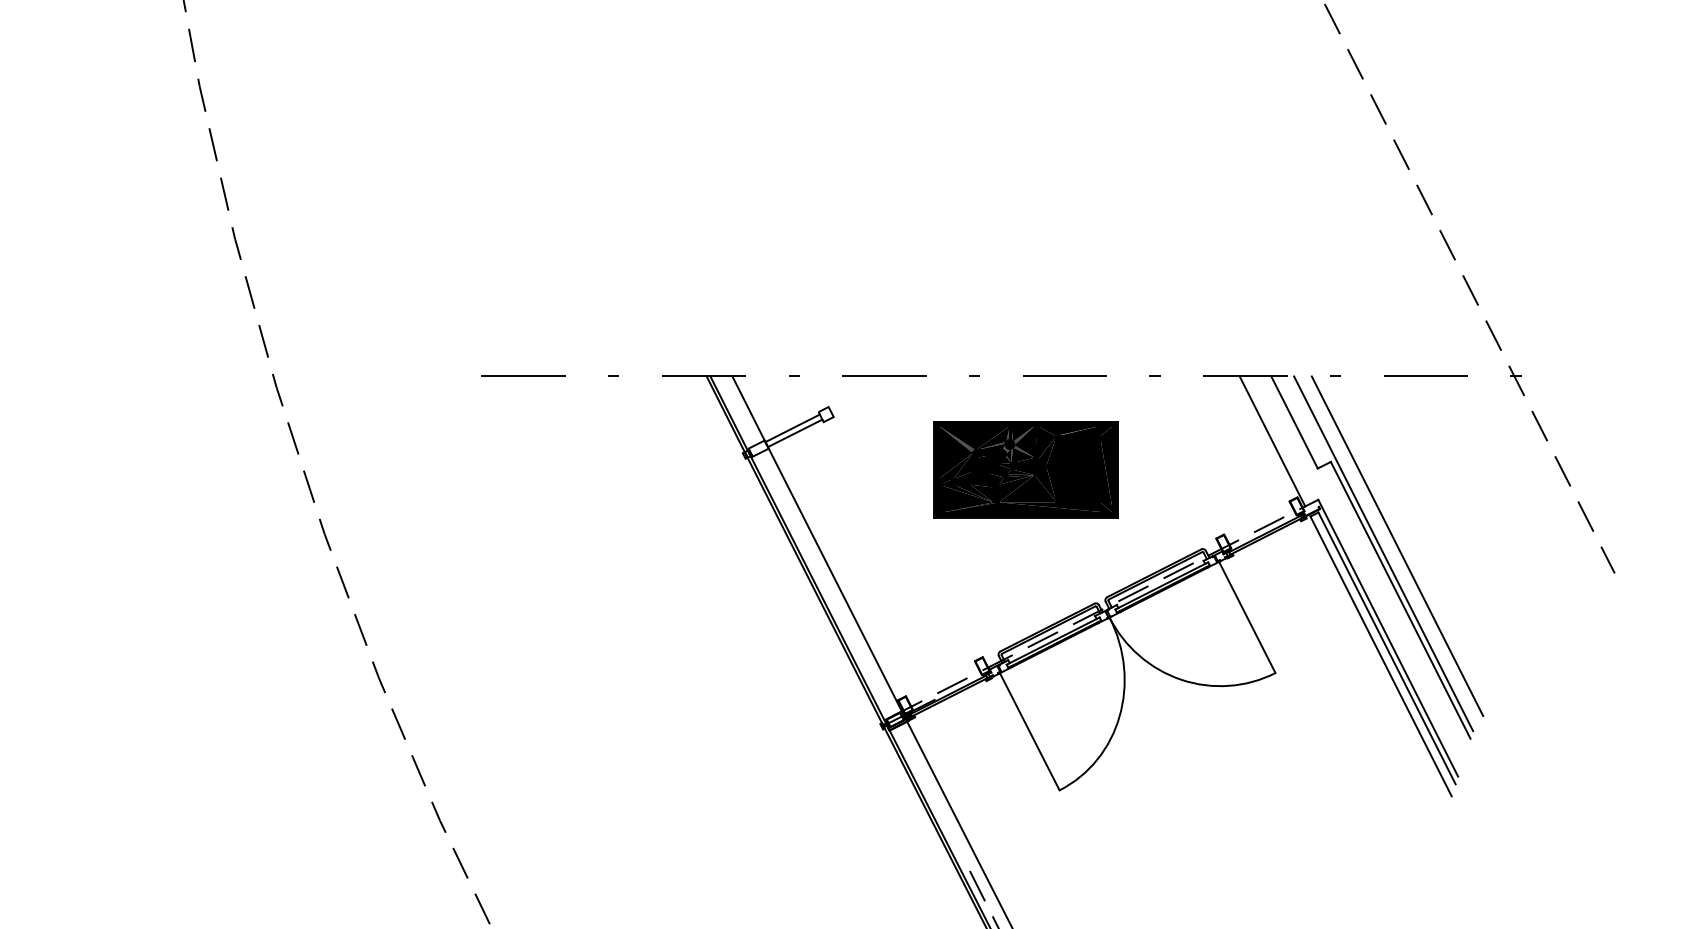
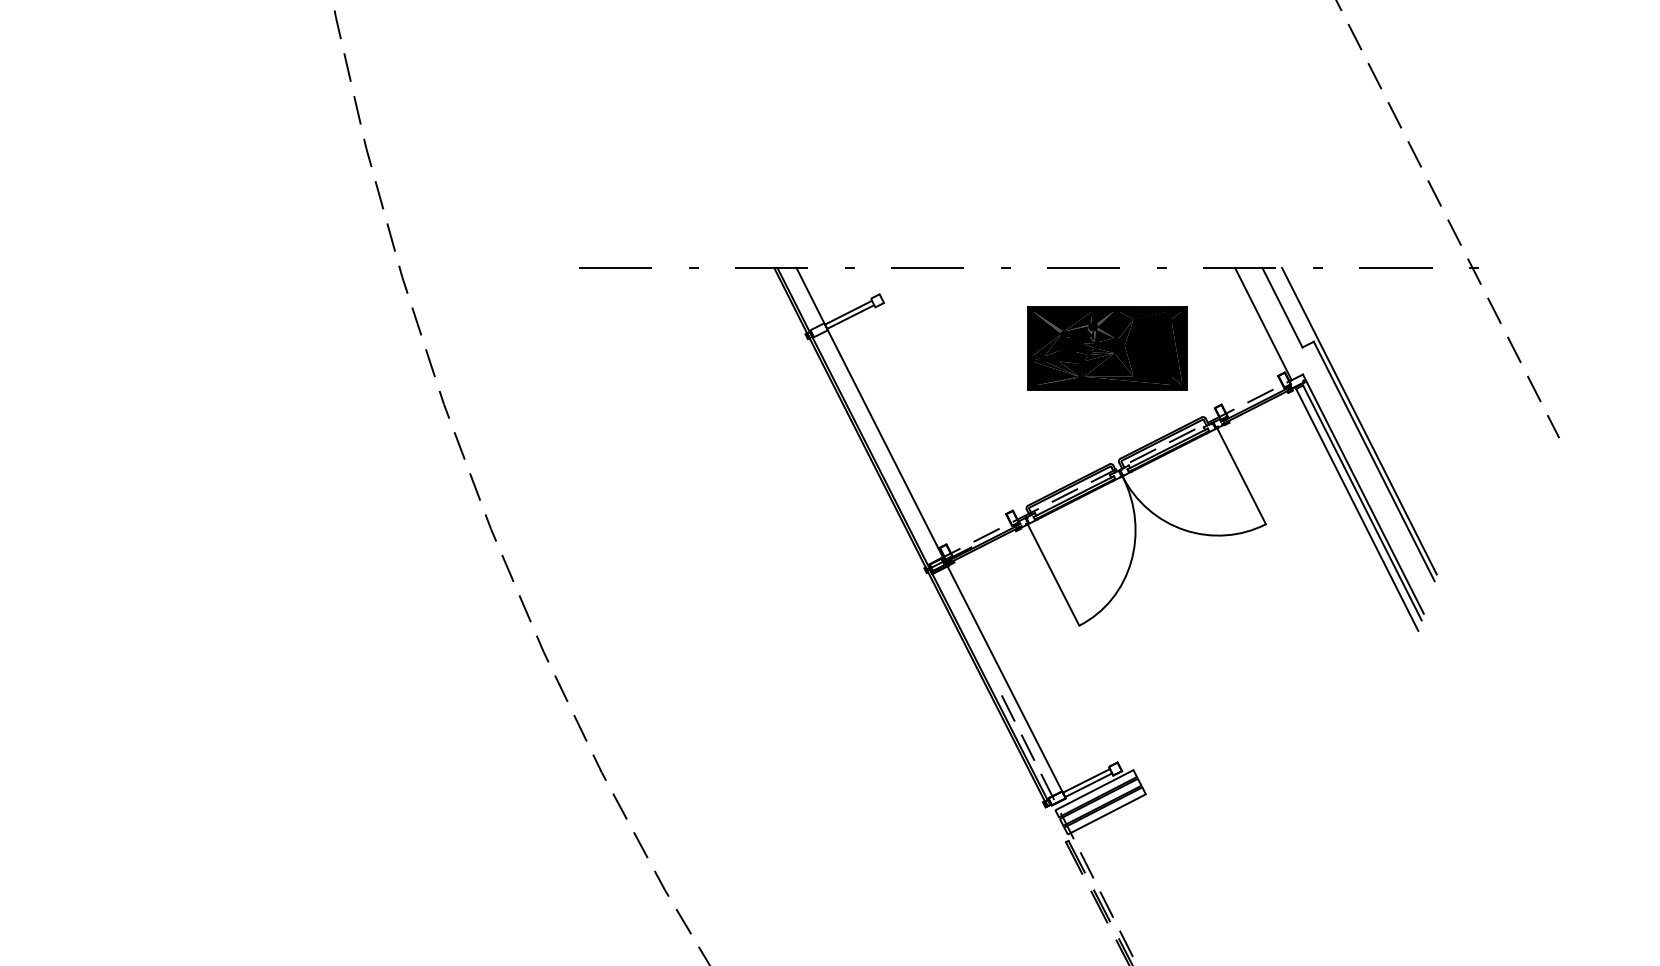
part: (1026, 469) -> (1107, 348), moved
line: (1397, 546) -> (1371, 414), removed

